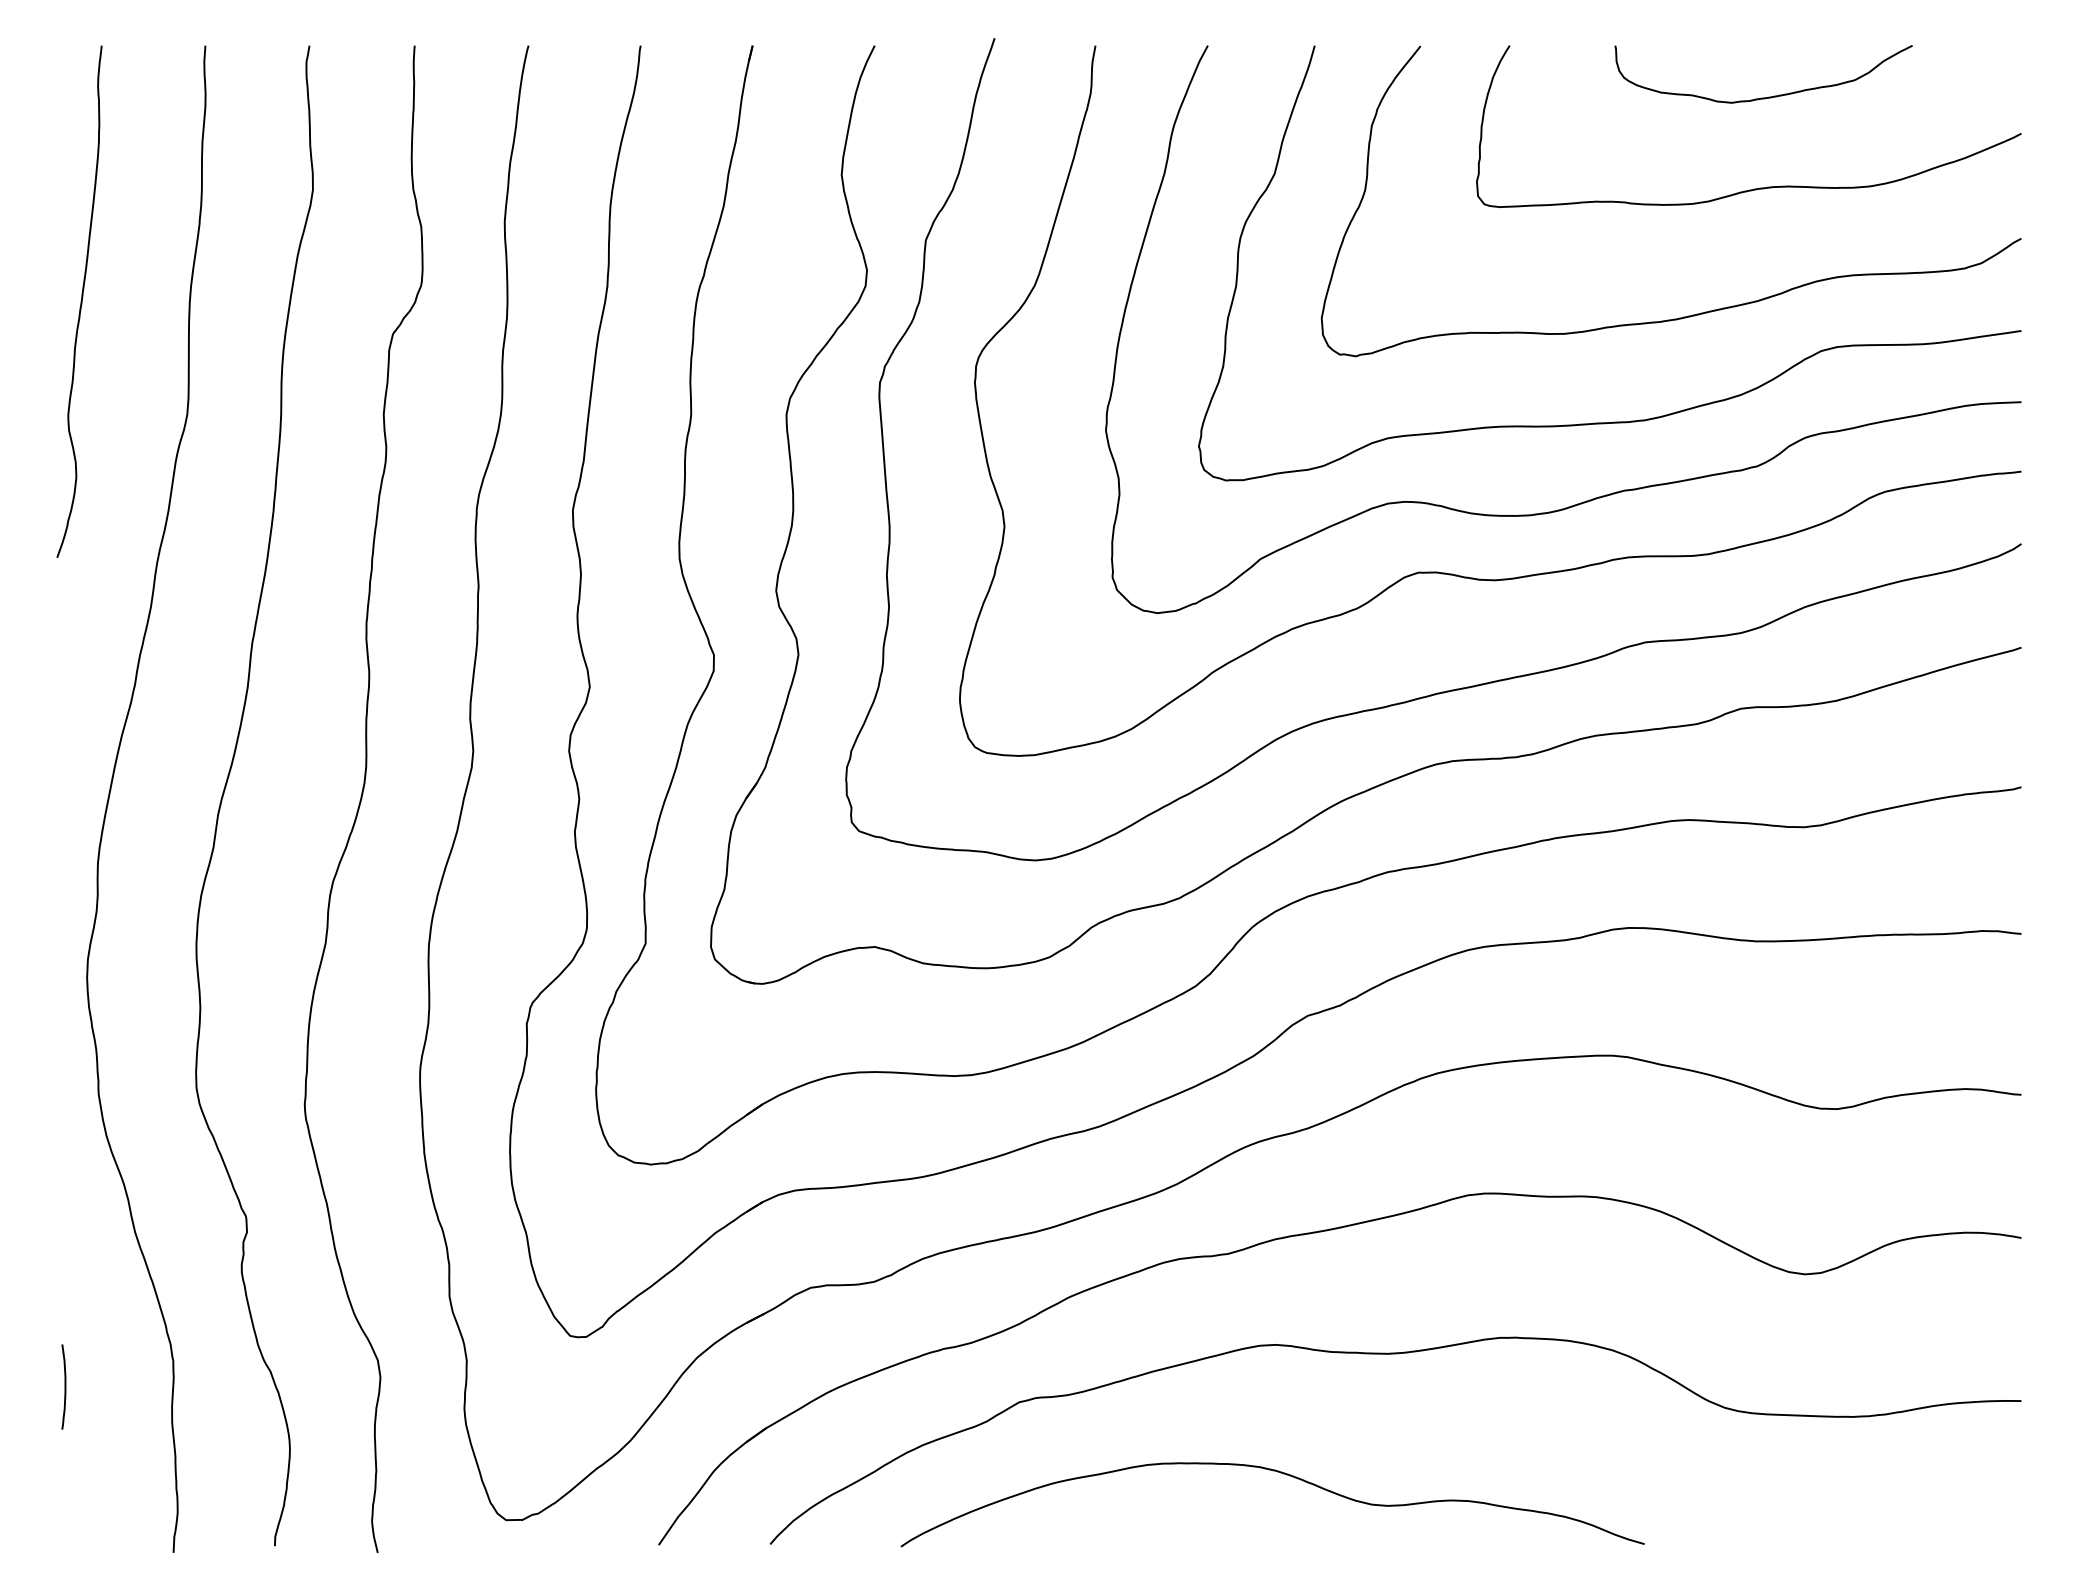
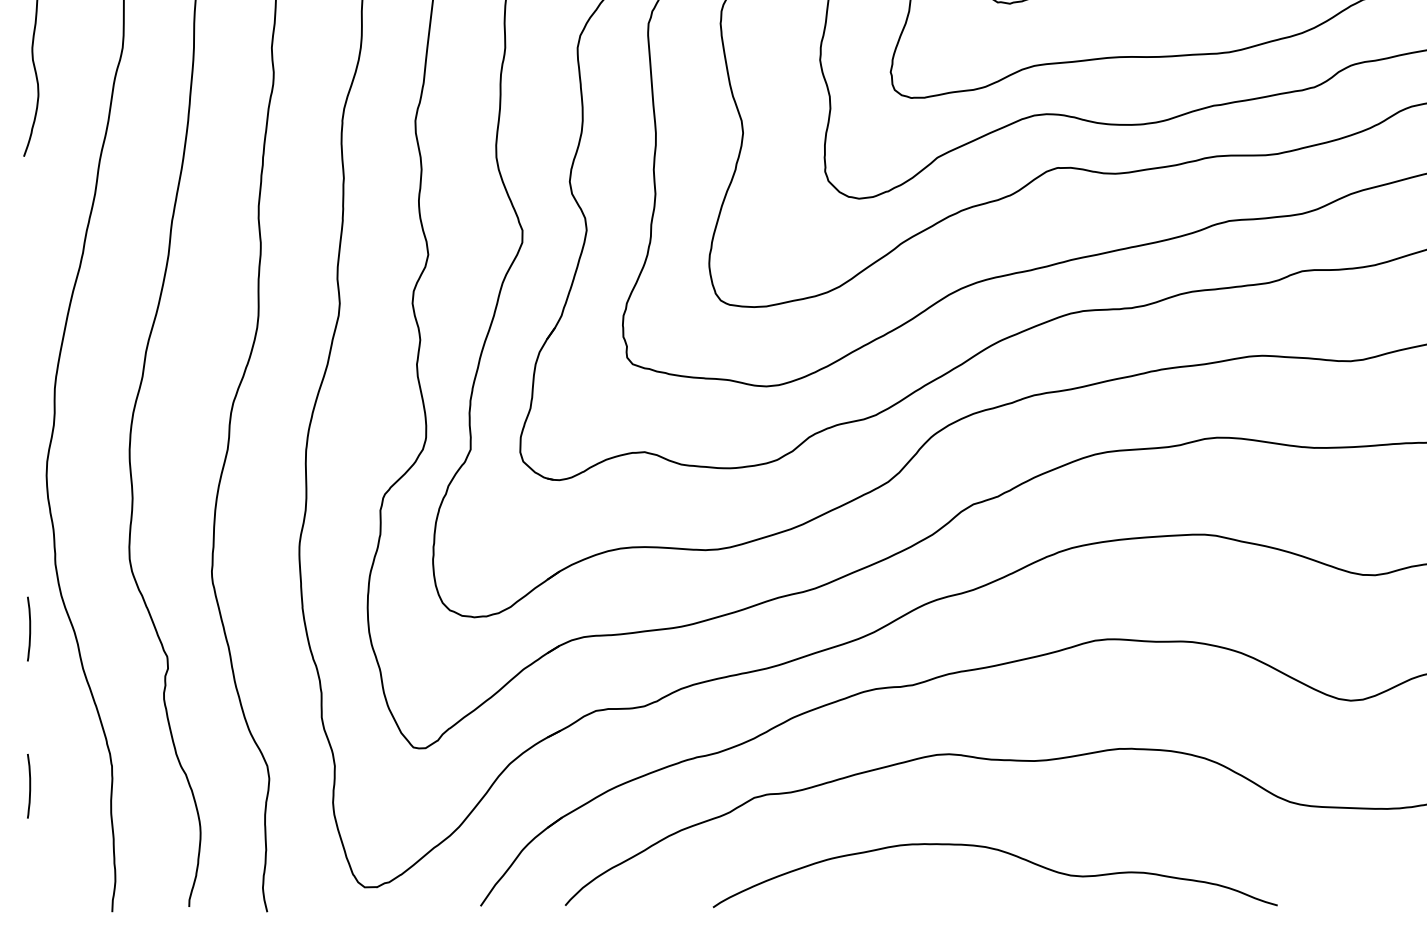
curve: (64, 1179) -> (29, 628), added
curve: (1283, 1474) -> (1003, 852), moved

